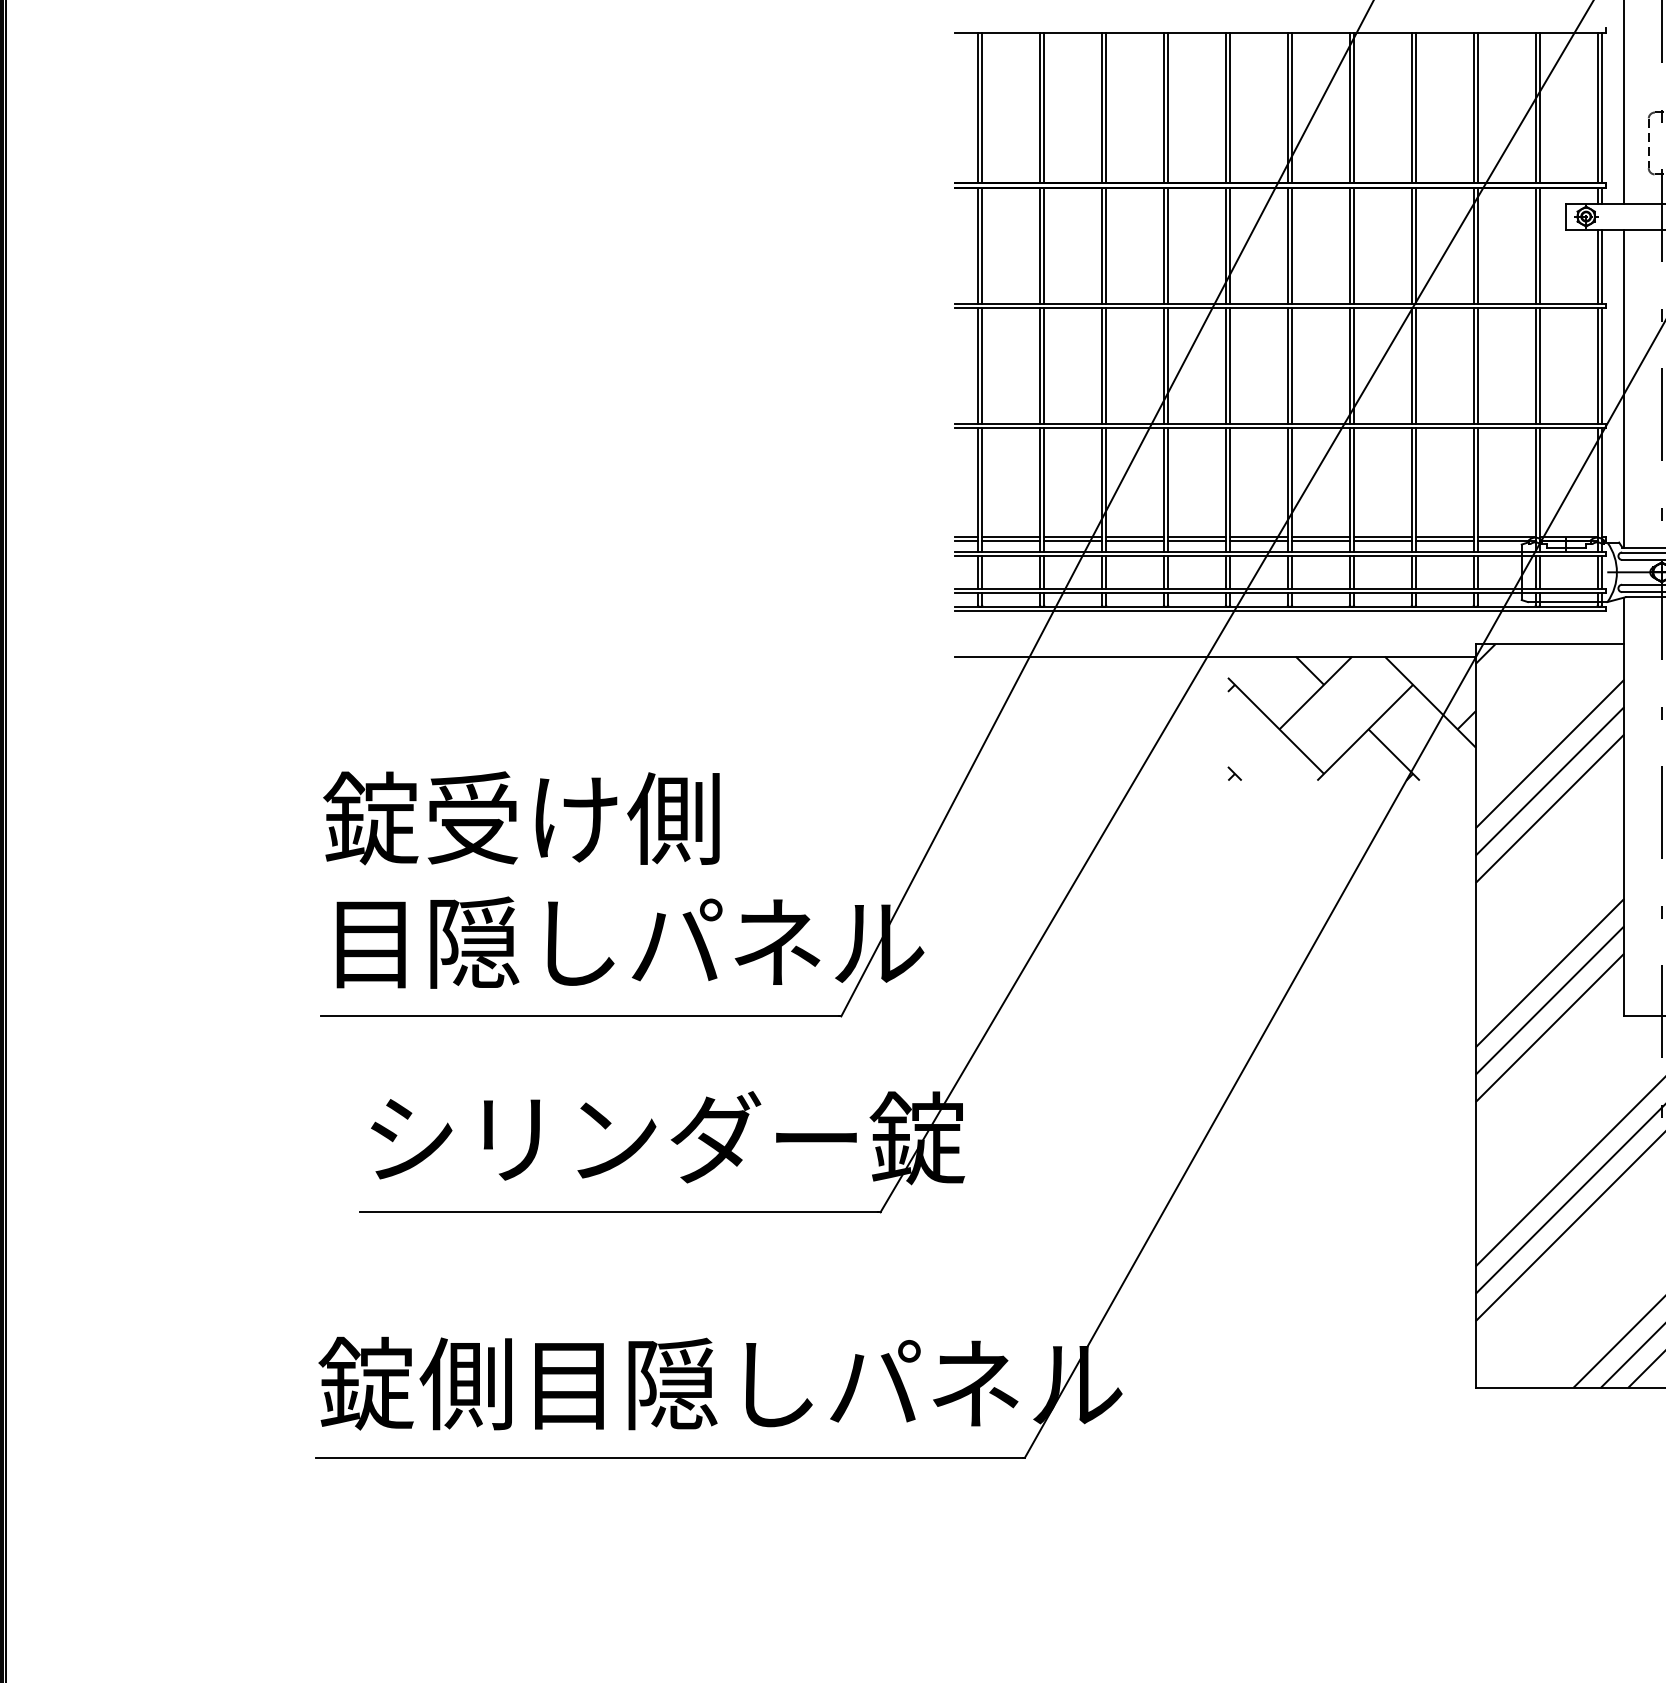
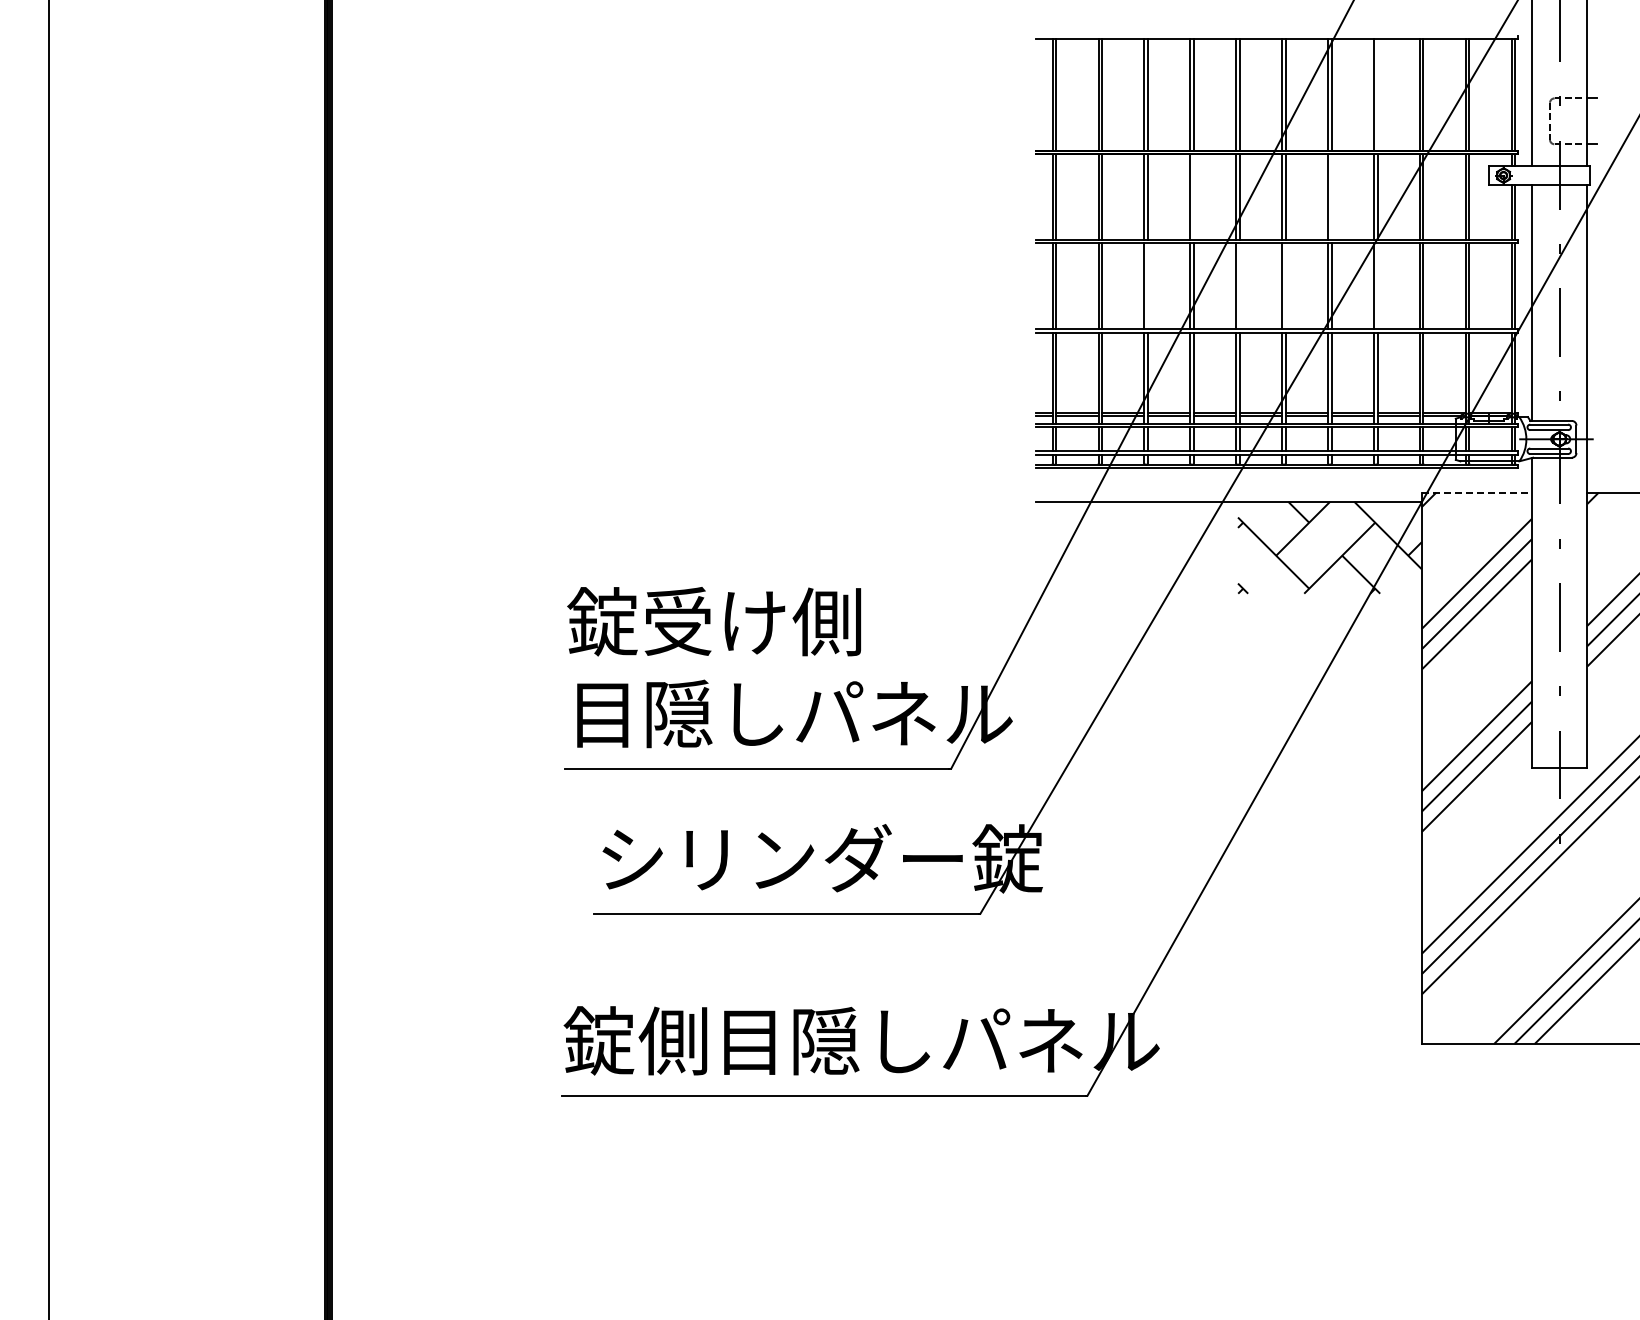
line: (1416, 107) -> (1377, 94), removed
line: (1167, 246) -> (1193, 197), removed
line: (1354, 246) -> (1331, 197), removed
line: (1105, 366) -> (1147, 286), removed
line: (1230, 366) -> (1239, 286), removed
line: (1292, 366) -> (1285, 286), removed
line: (1416, 366) -> (1377, 286), removed
line: (1550, 644) -> (1477, 492), solid -> dashed

